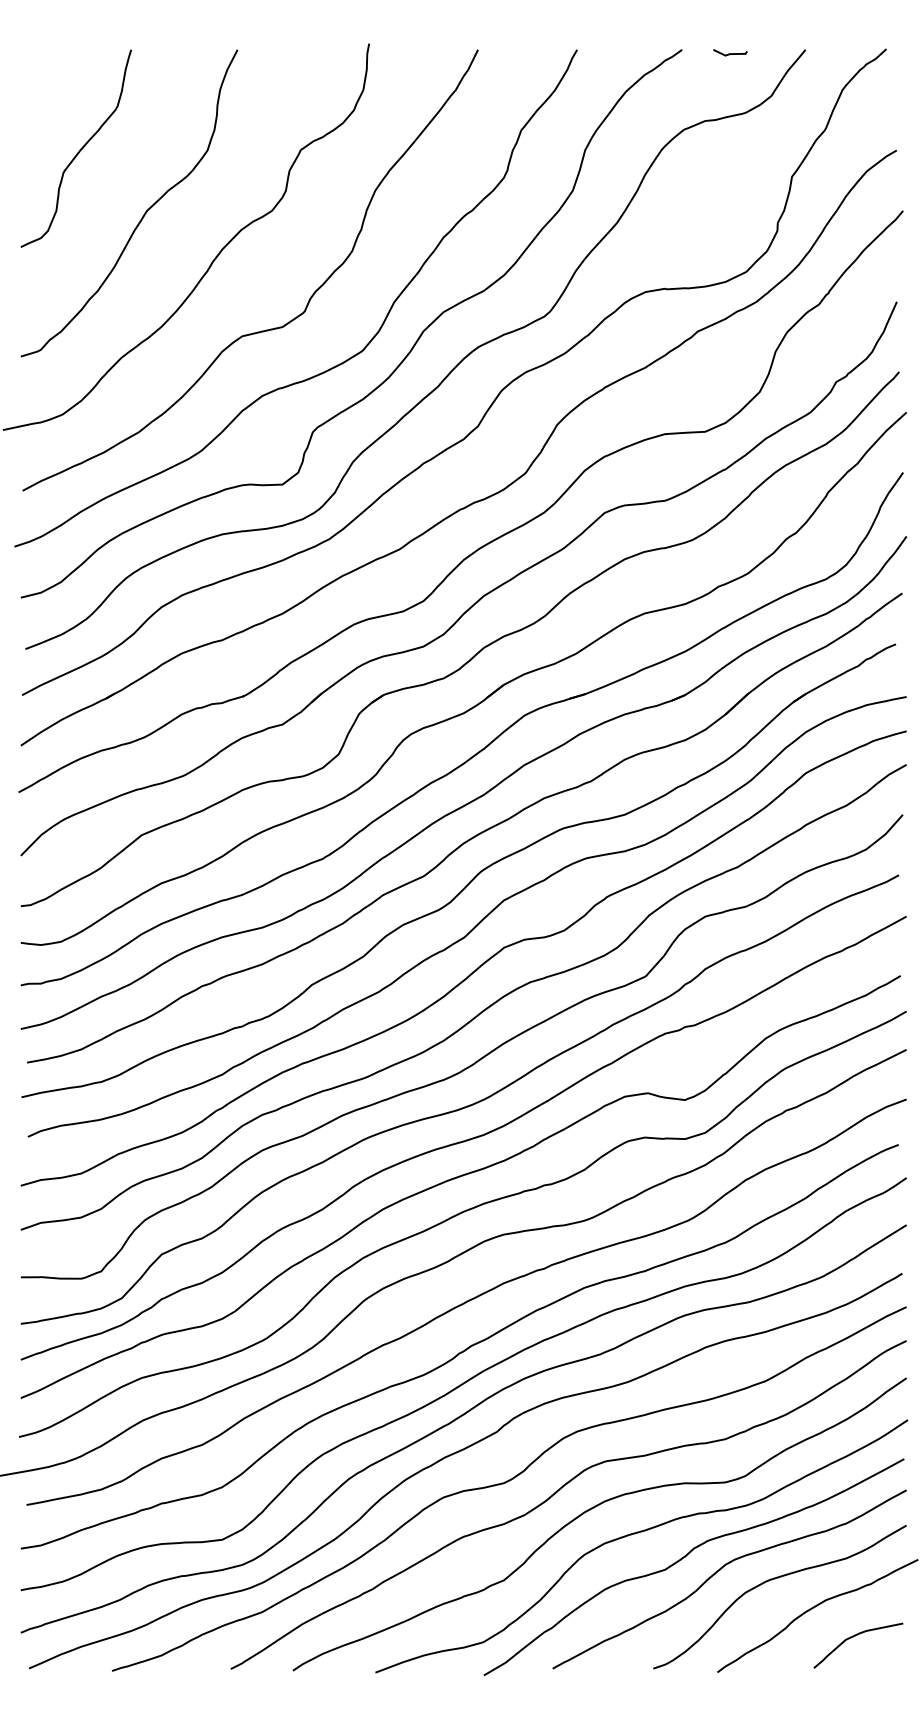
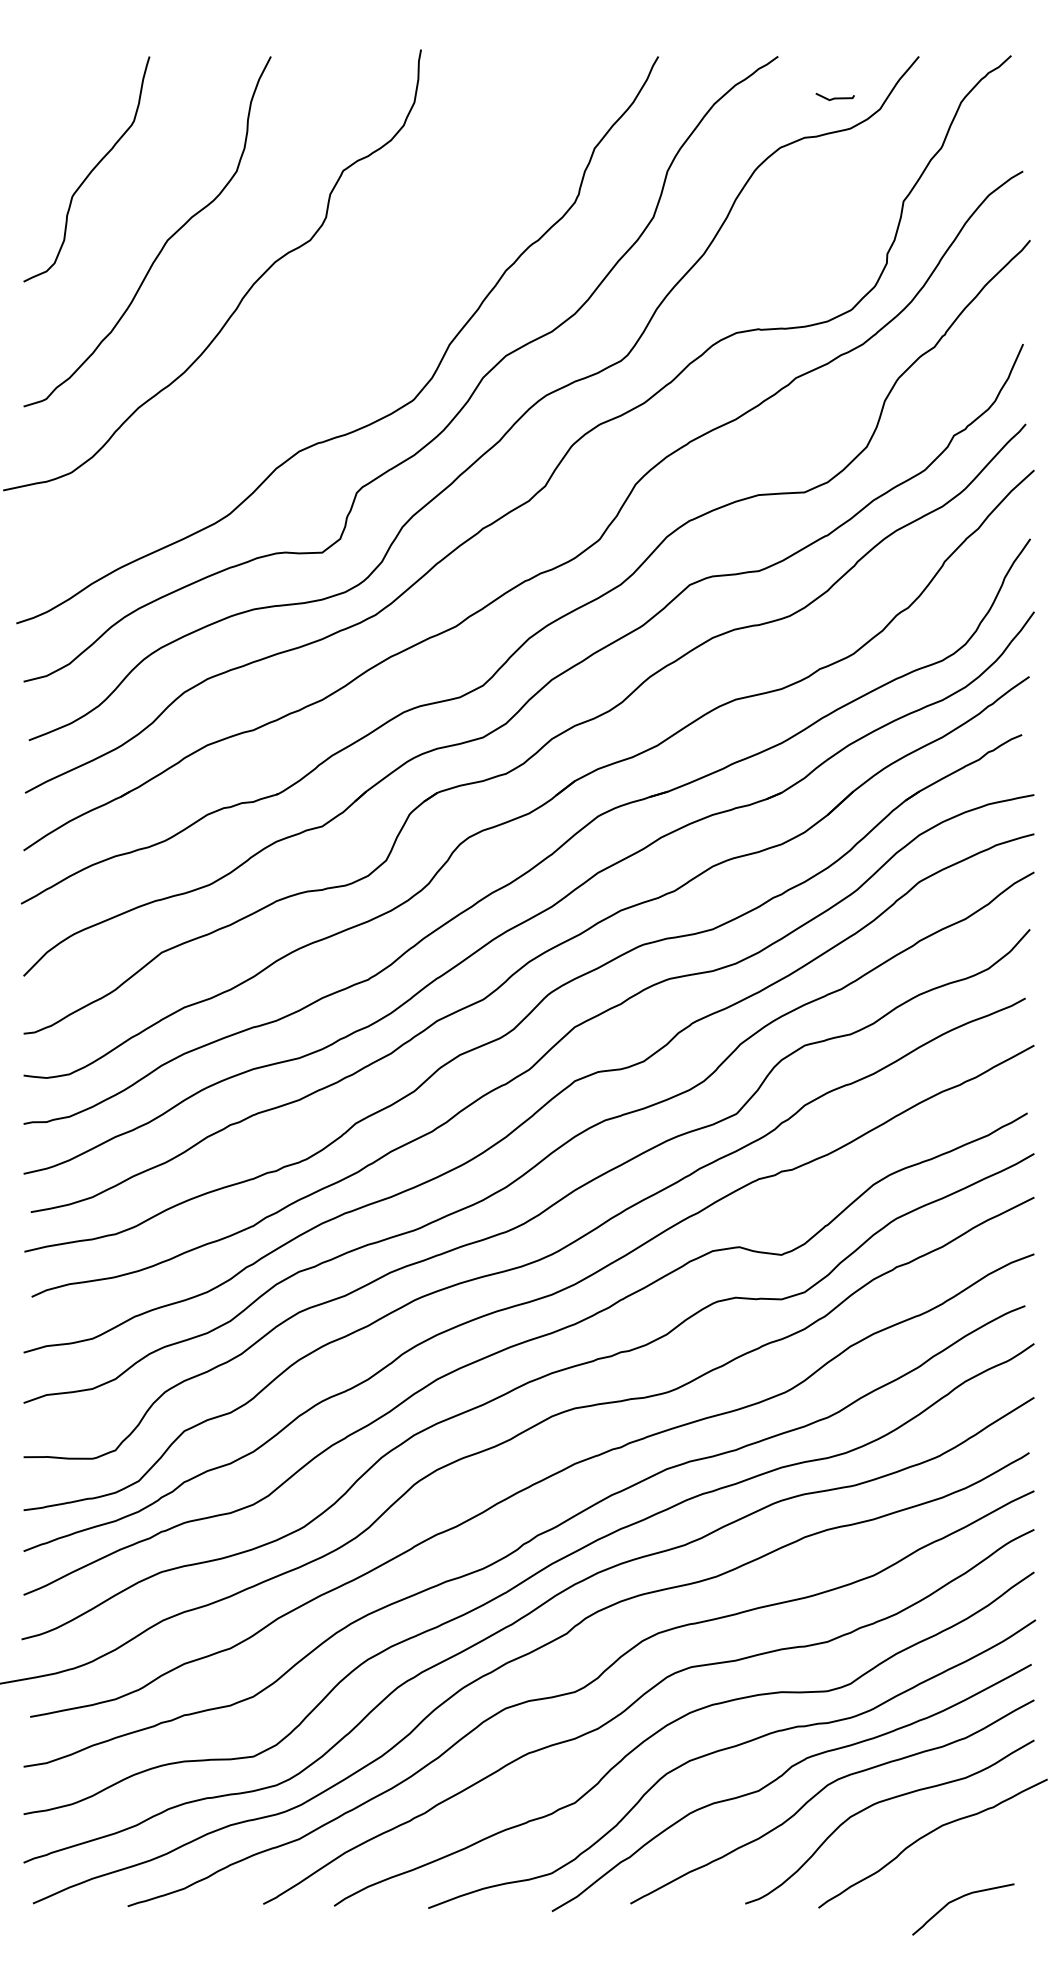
line: (729, 53) -> (834, 97), moved
curve: (263, 330) -> (300, 376), removed
curve: (854, 1636) -> (958, 1899), moved

